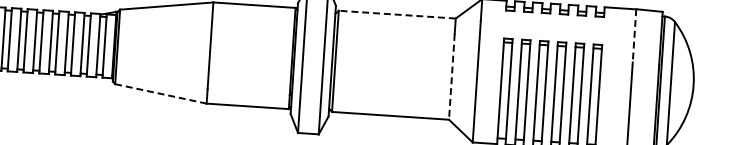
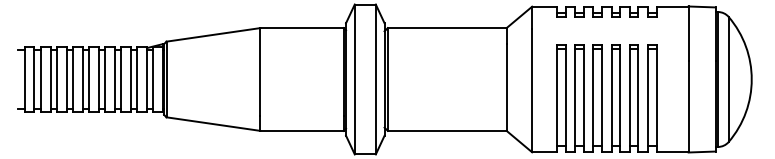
line: (396, 15) -> (446, 28), dashed -> solid
line: (634, 36) -> (688, 34), dashed -> solid
line: (451, 77) -> (506, 87), dashed -> solid
line: (160, 94) -> (213, 124), dashed -> solid

